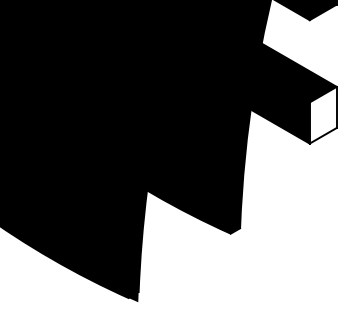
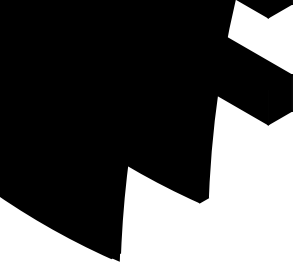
fill: (322, 114) -> (279, 99), added

